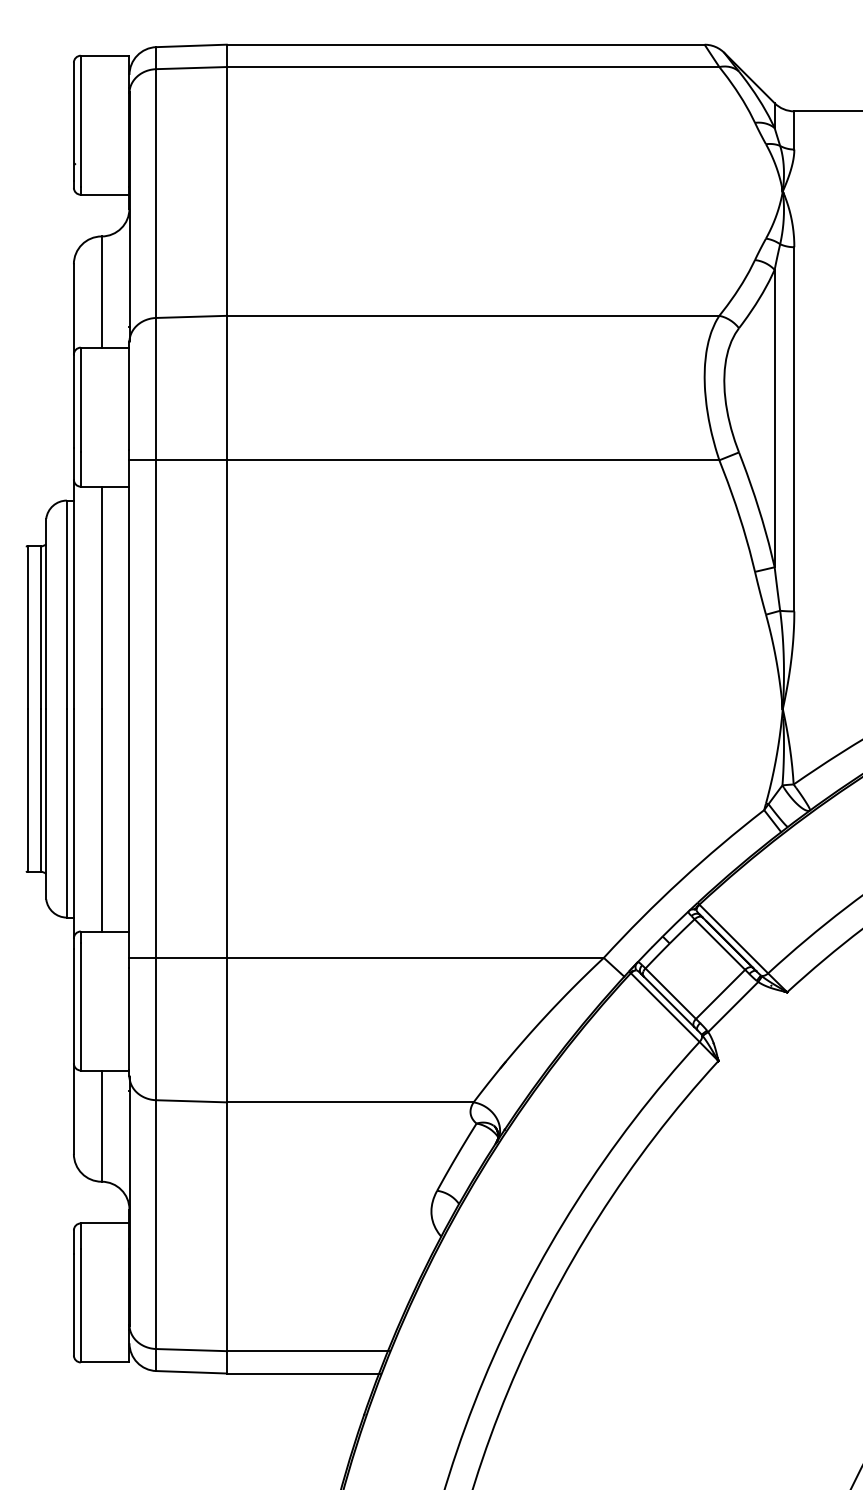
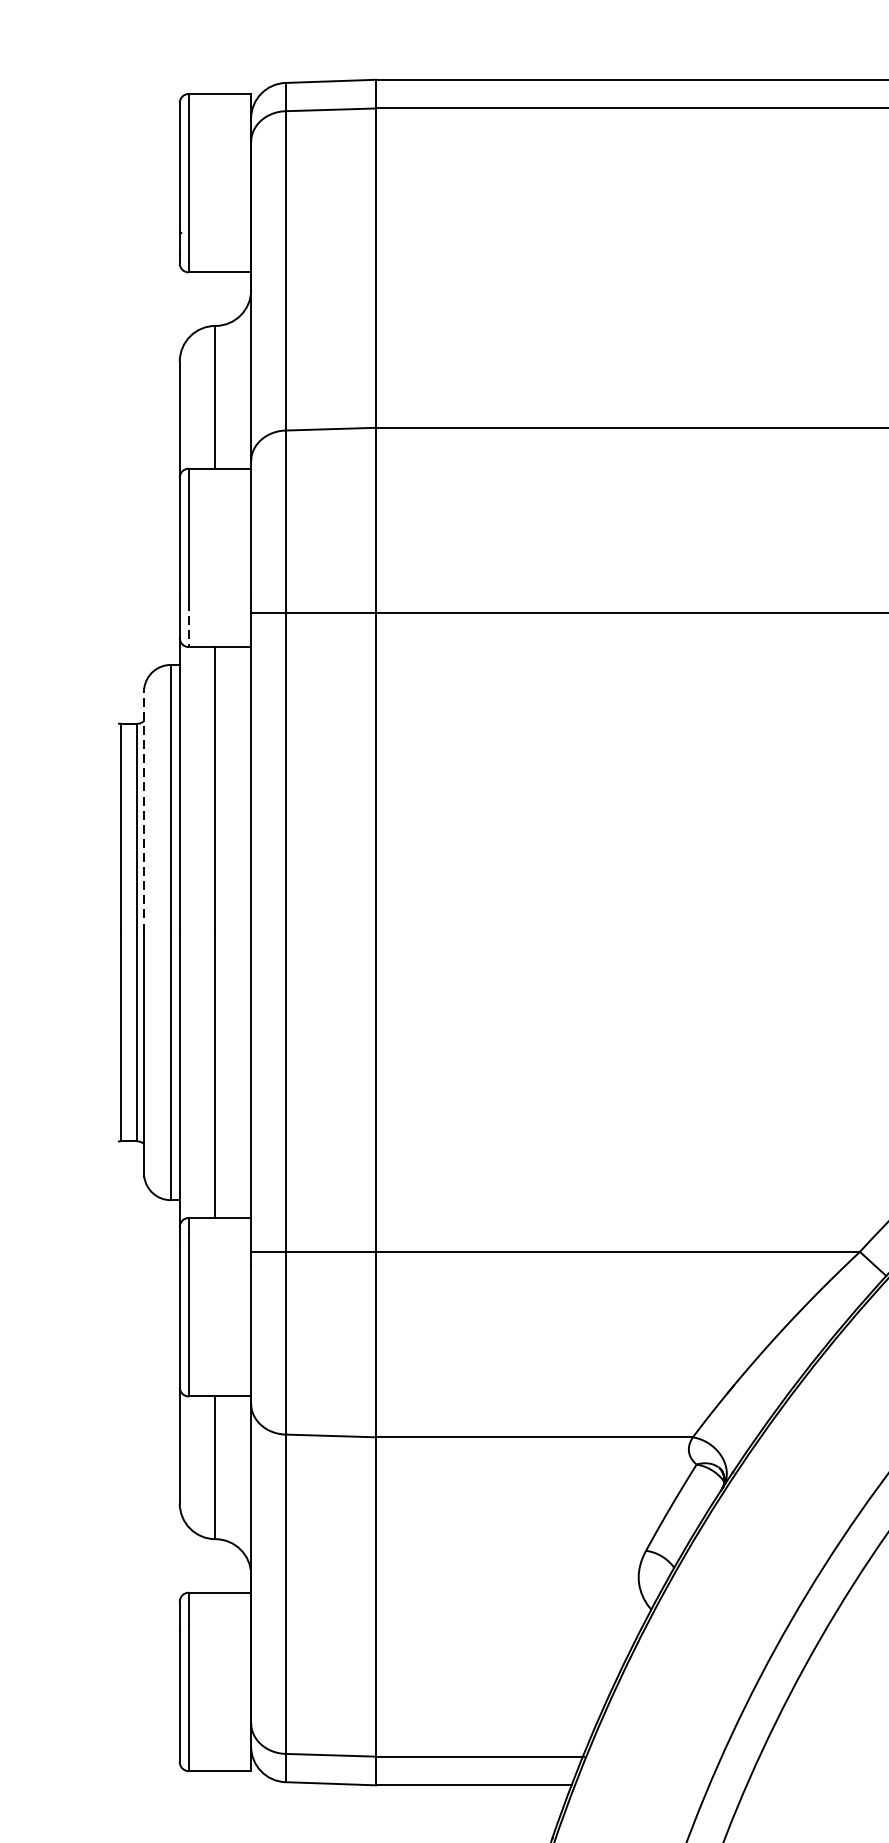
line: (80, 469) -> (188, 625), solid -> dashed
line: (46, 613) -> (144, 809), solid -> dashed

